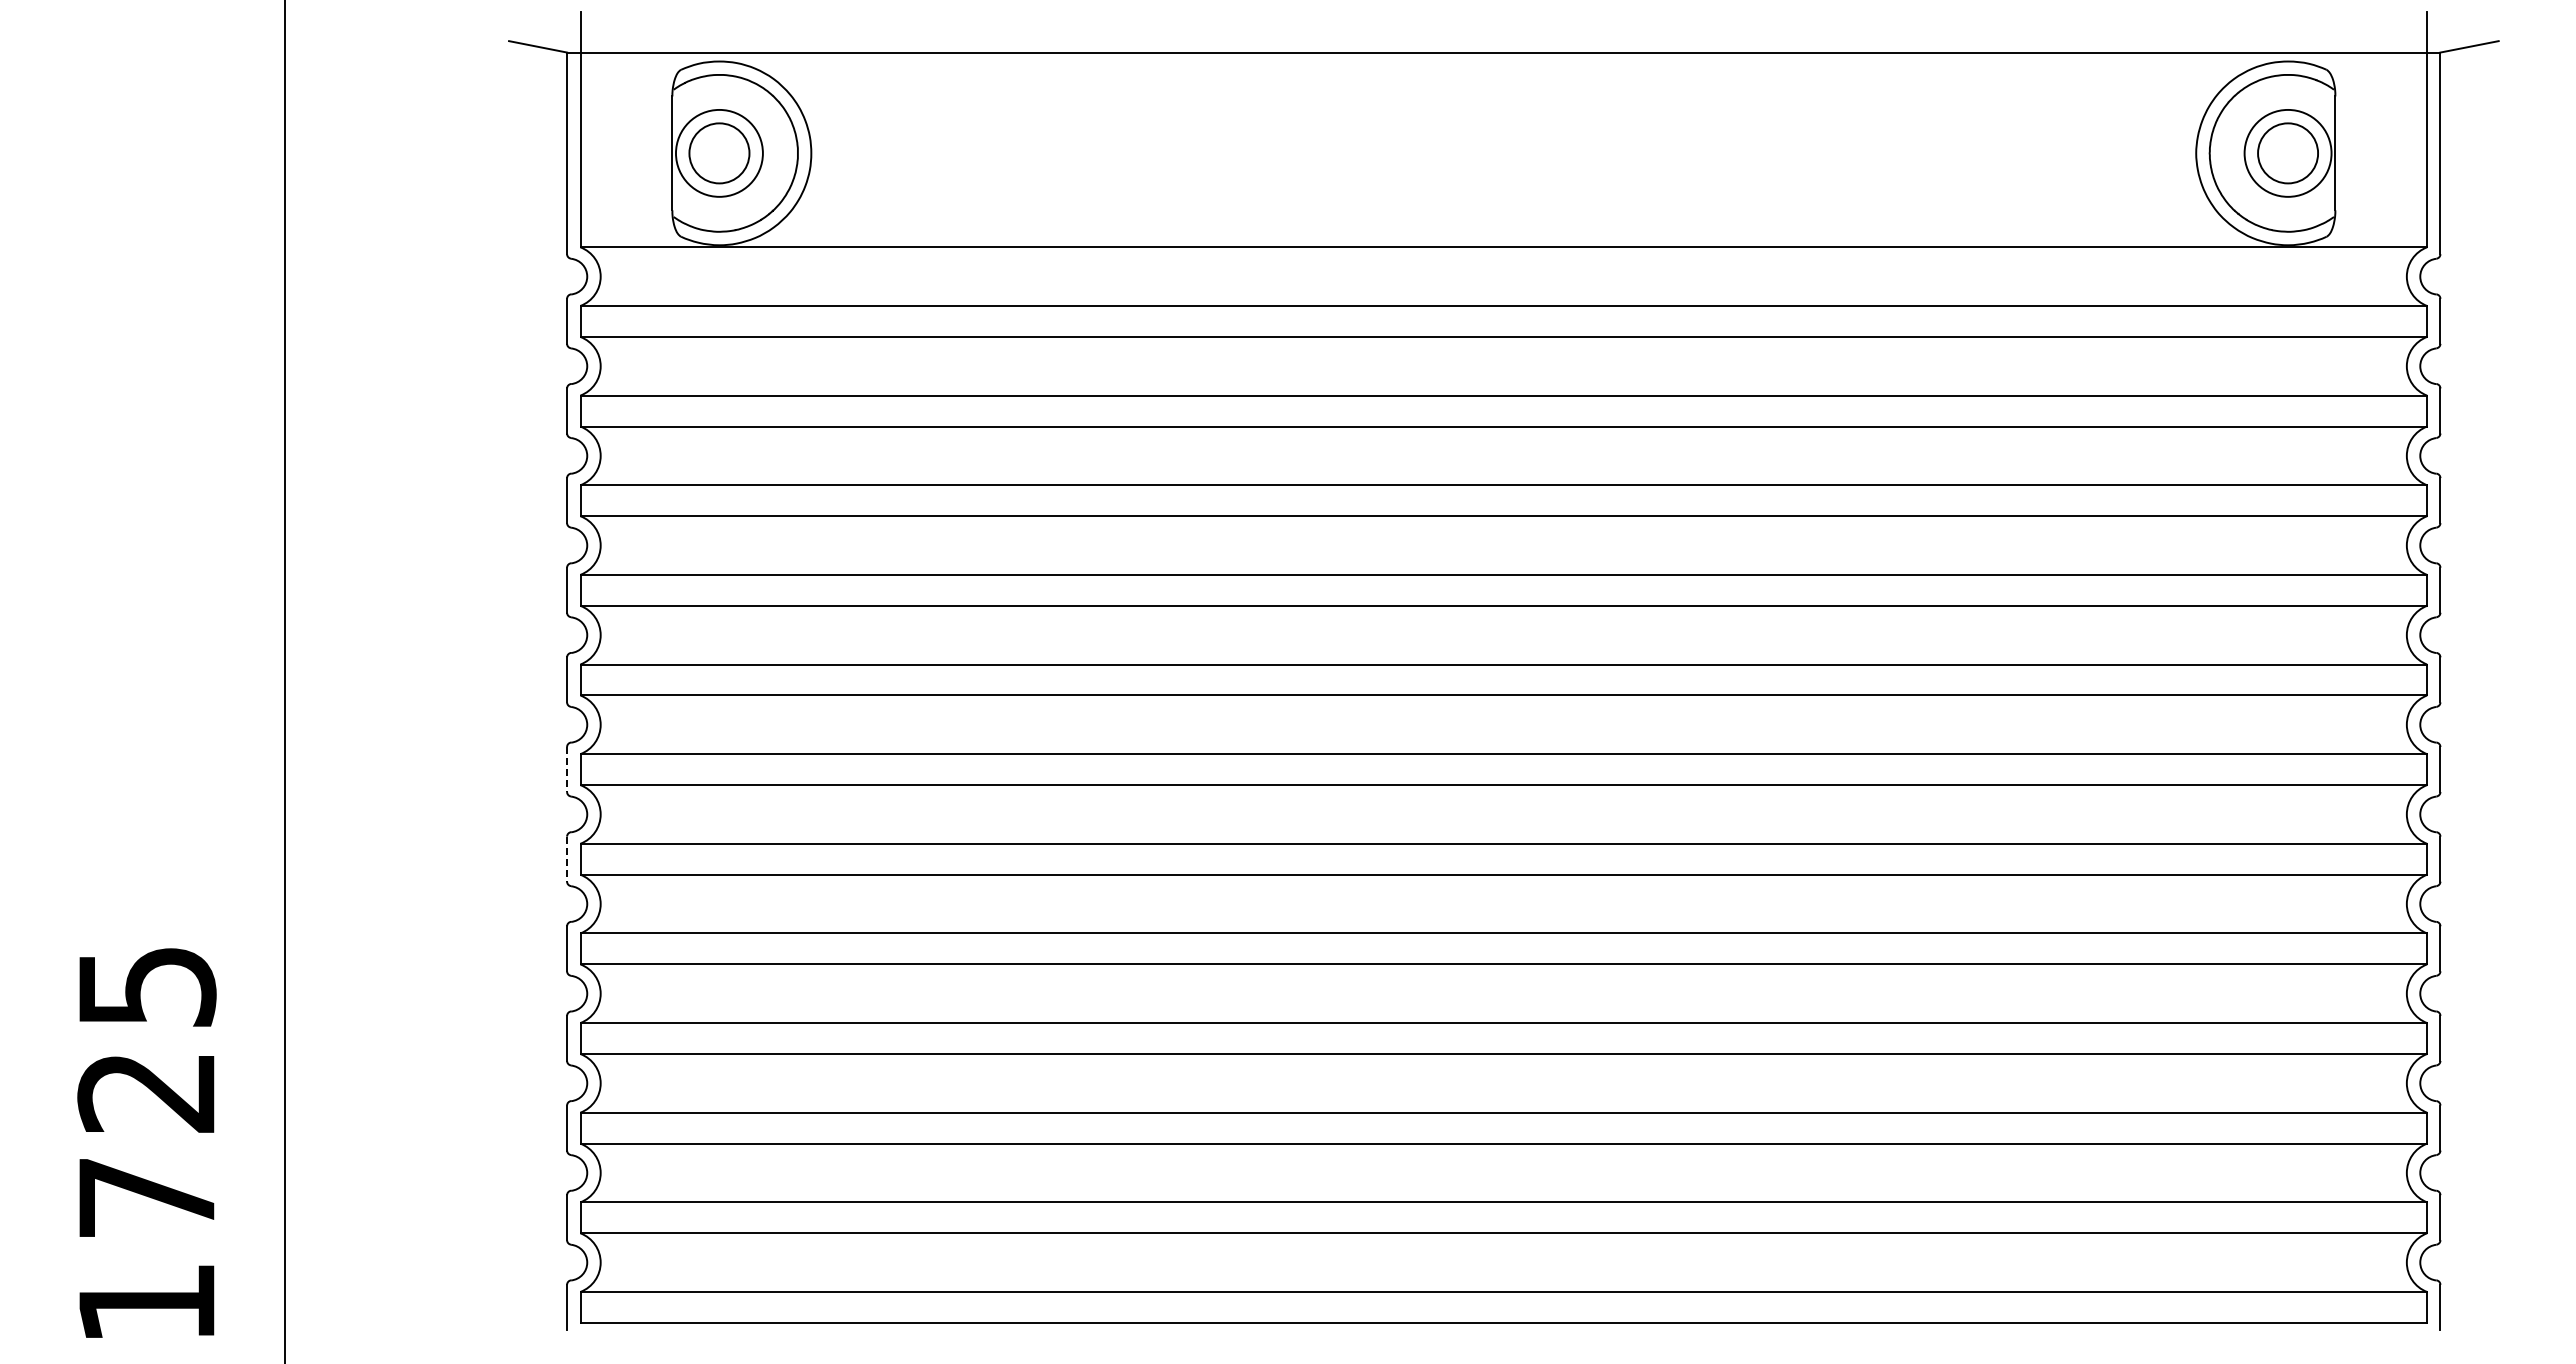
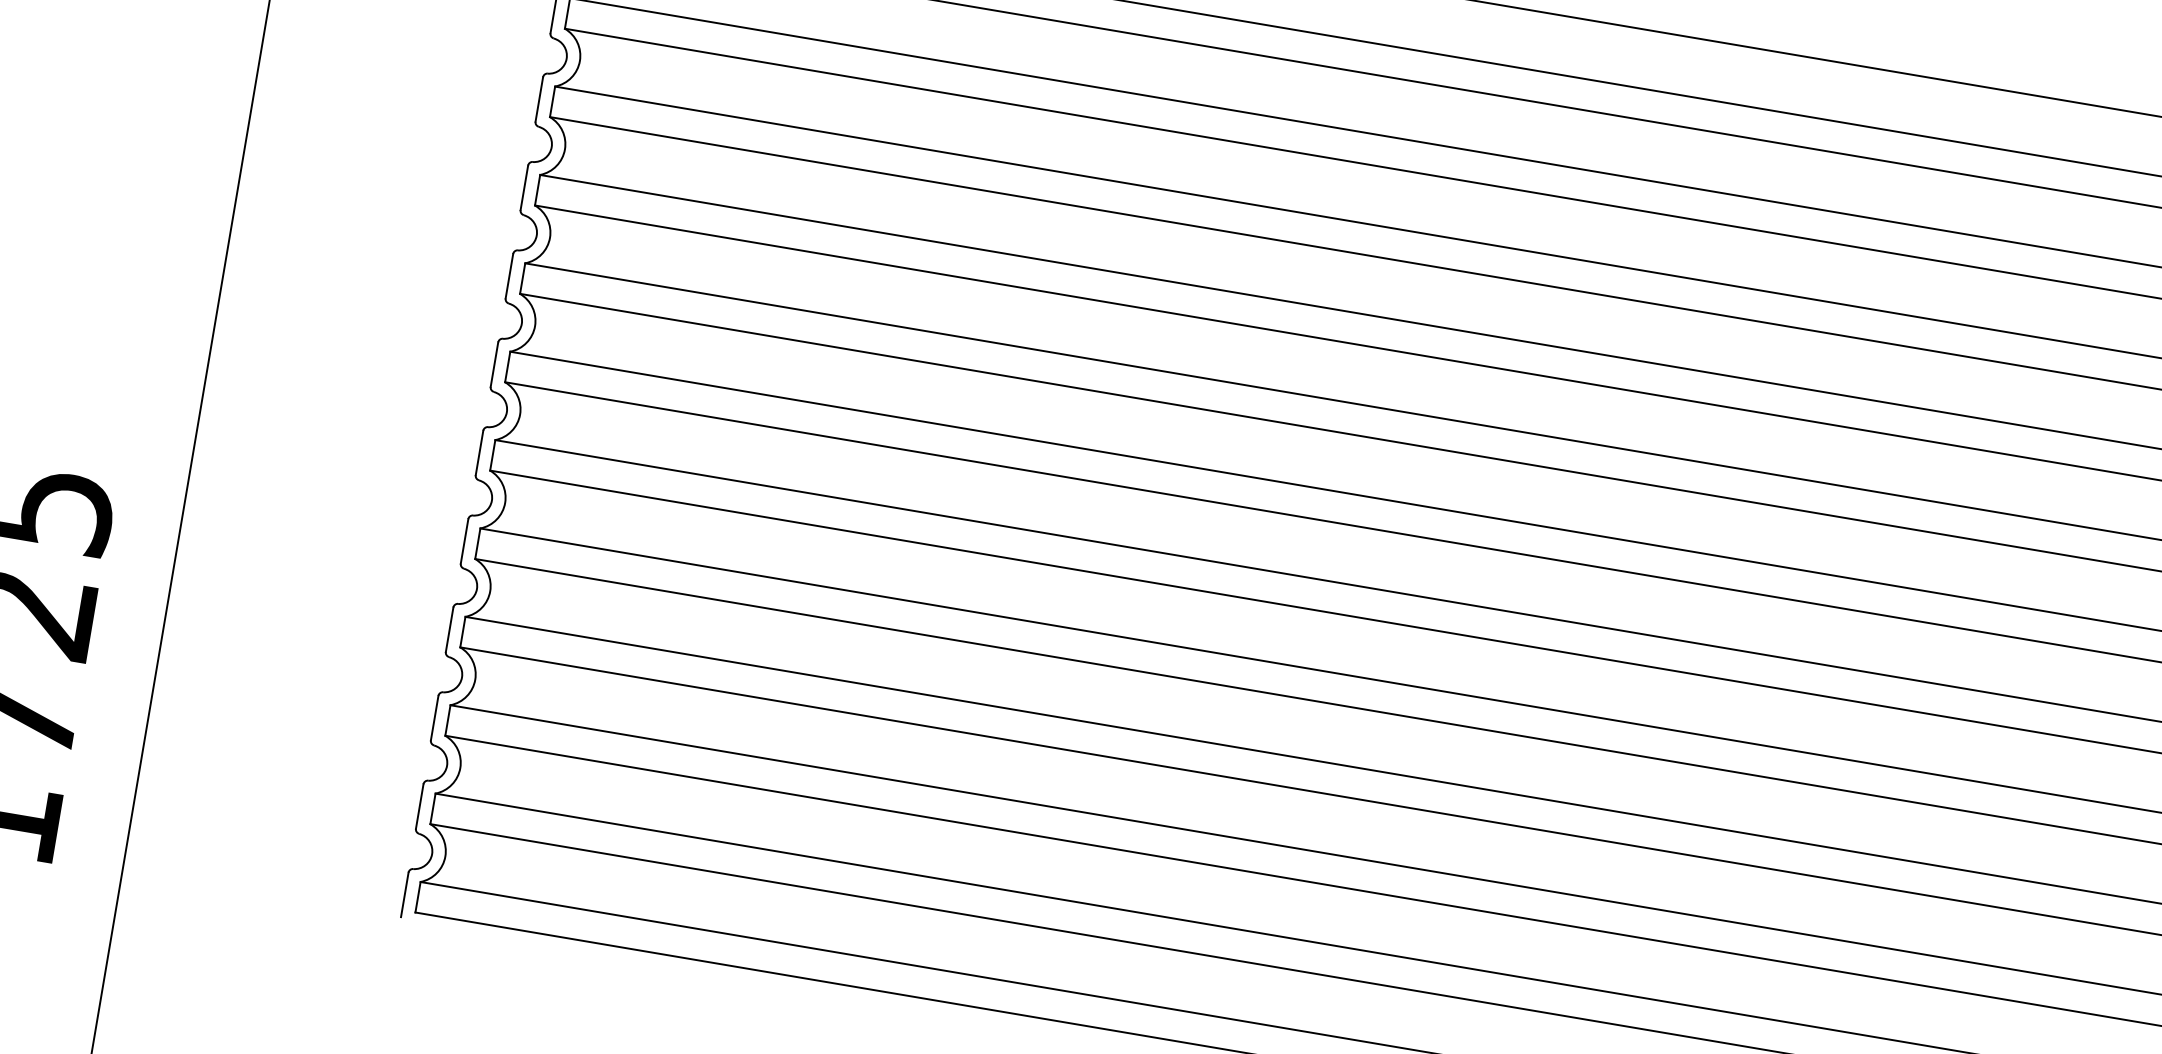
line: (567, 769) -> (494, 364), dashed -> solid
line: (567, 859) -> (479, 453), dashed -> solid

